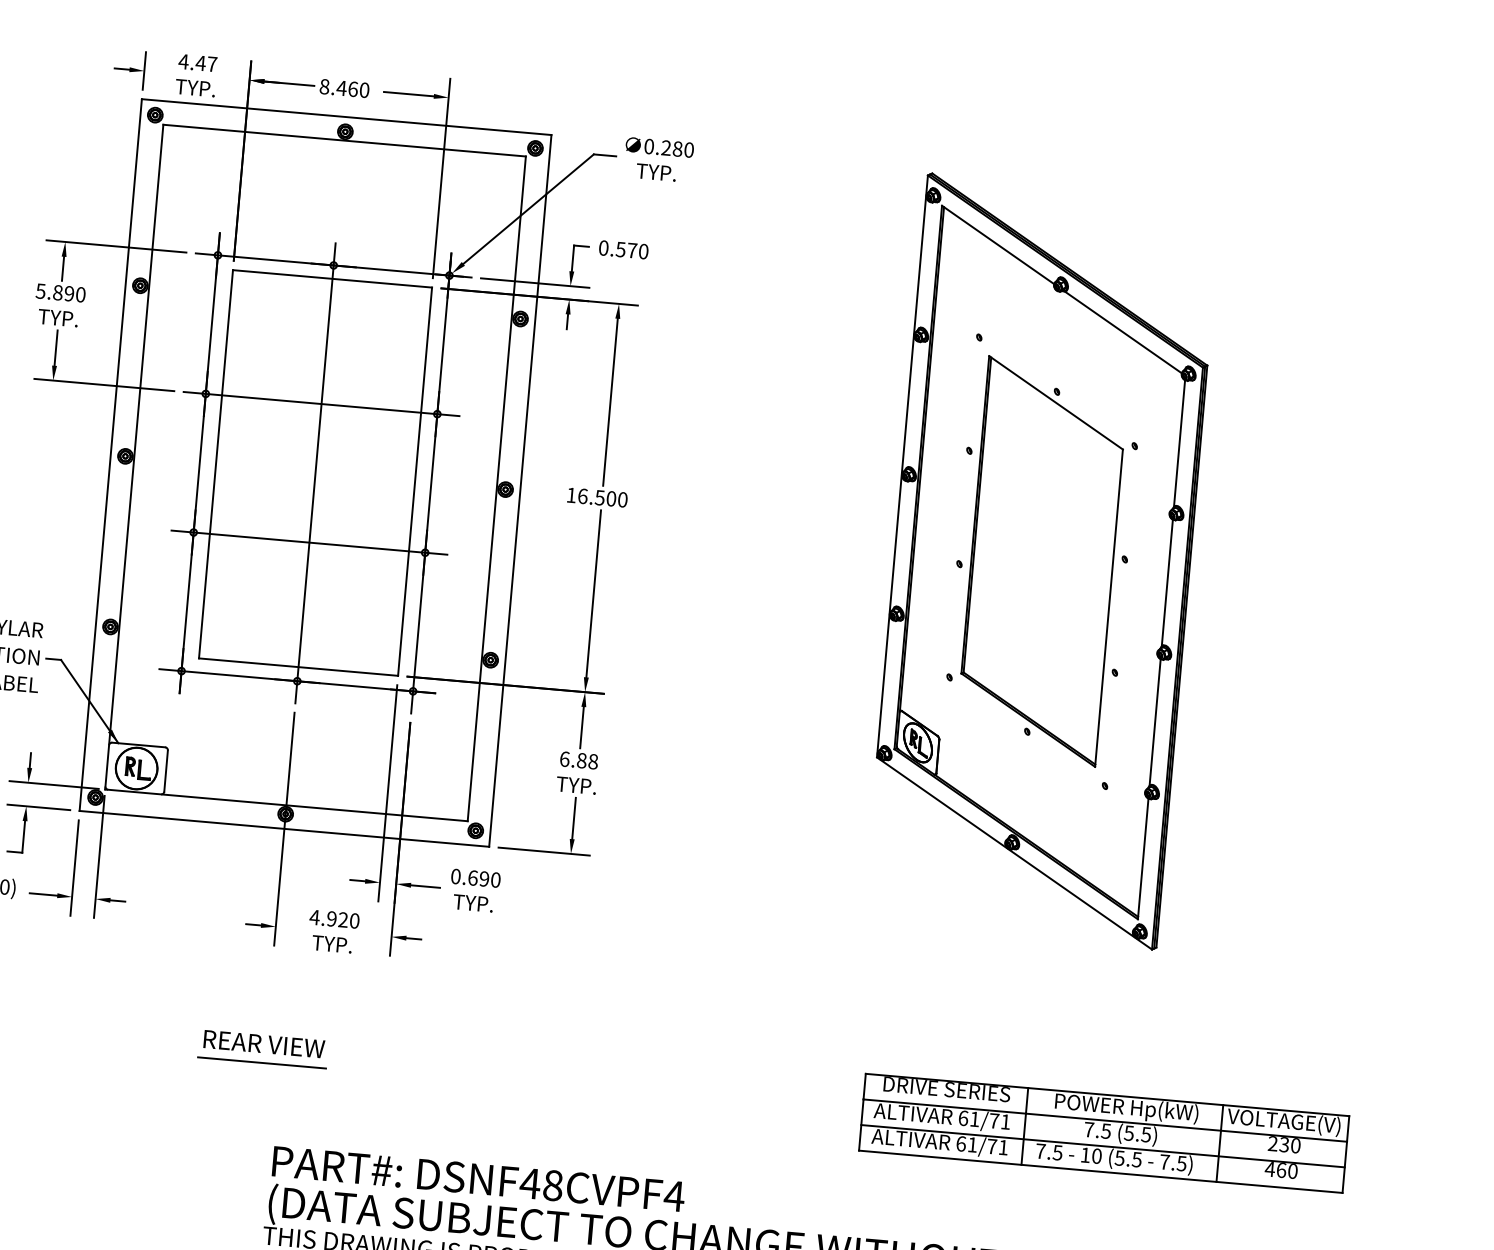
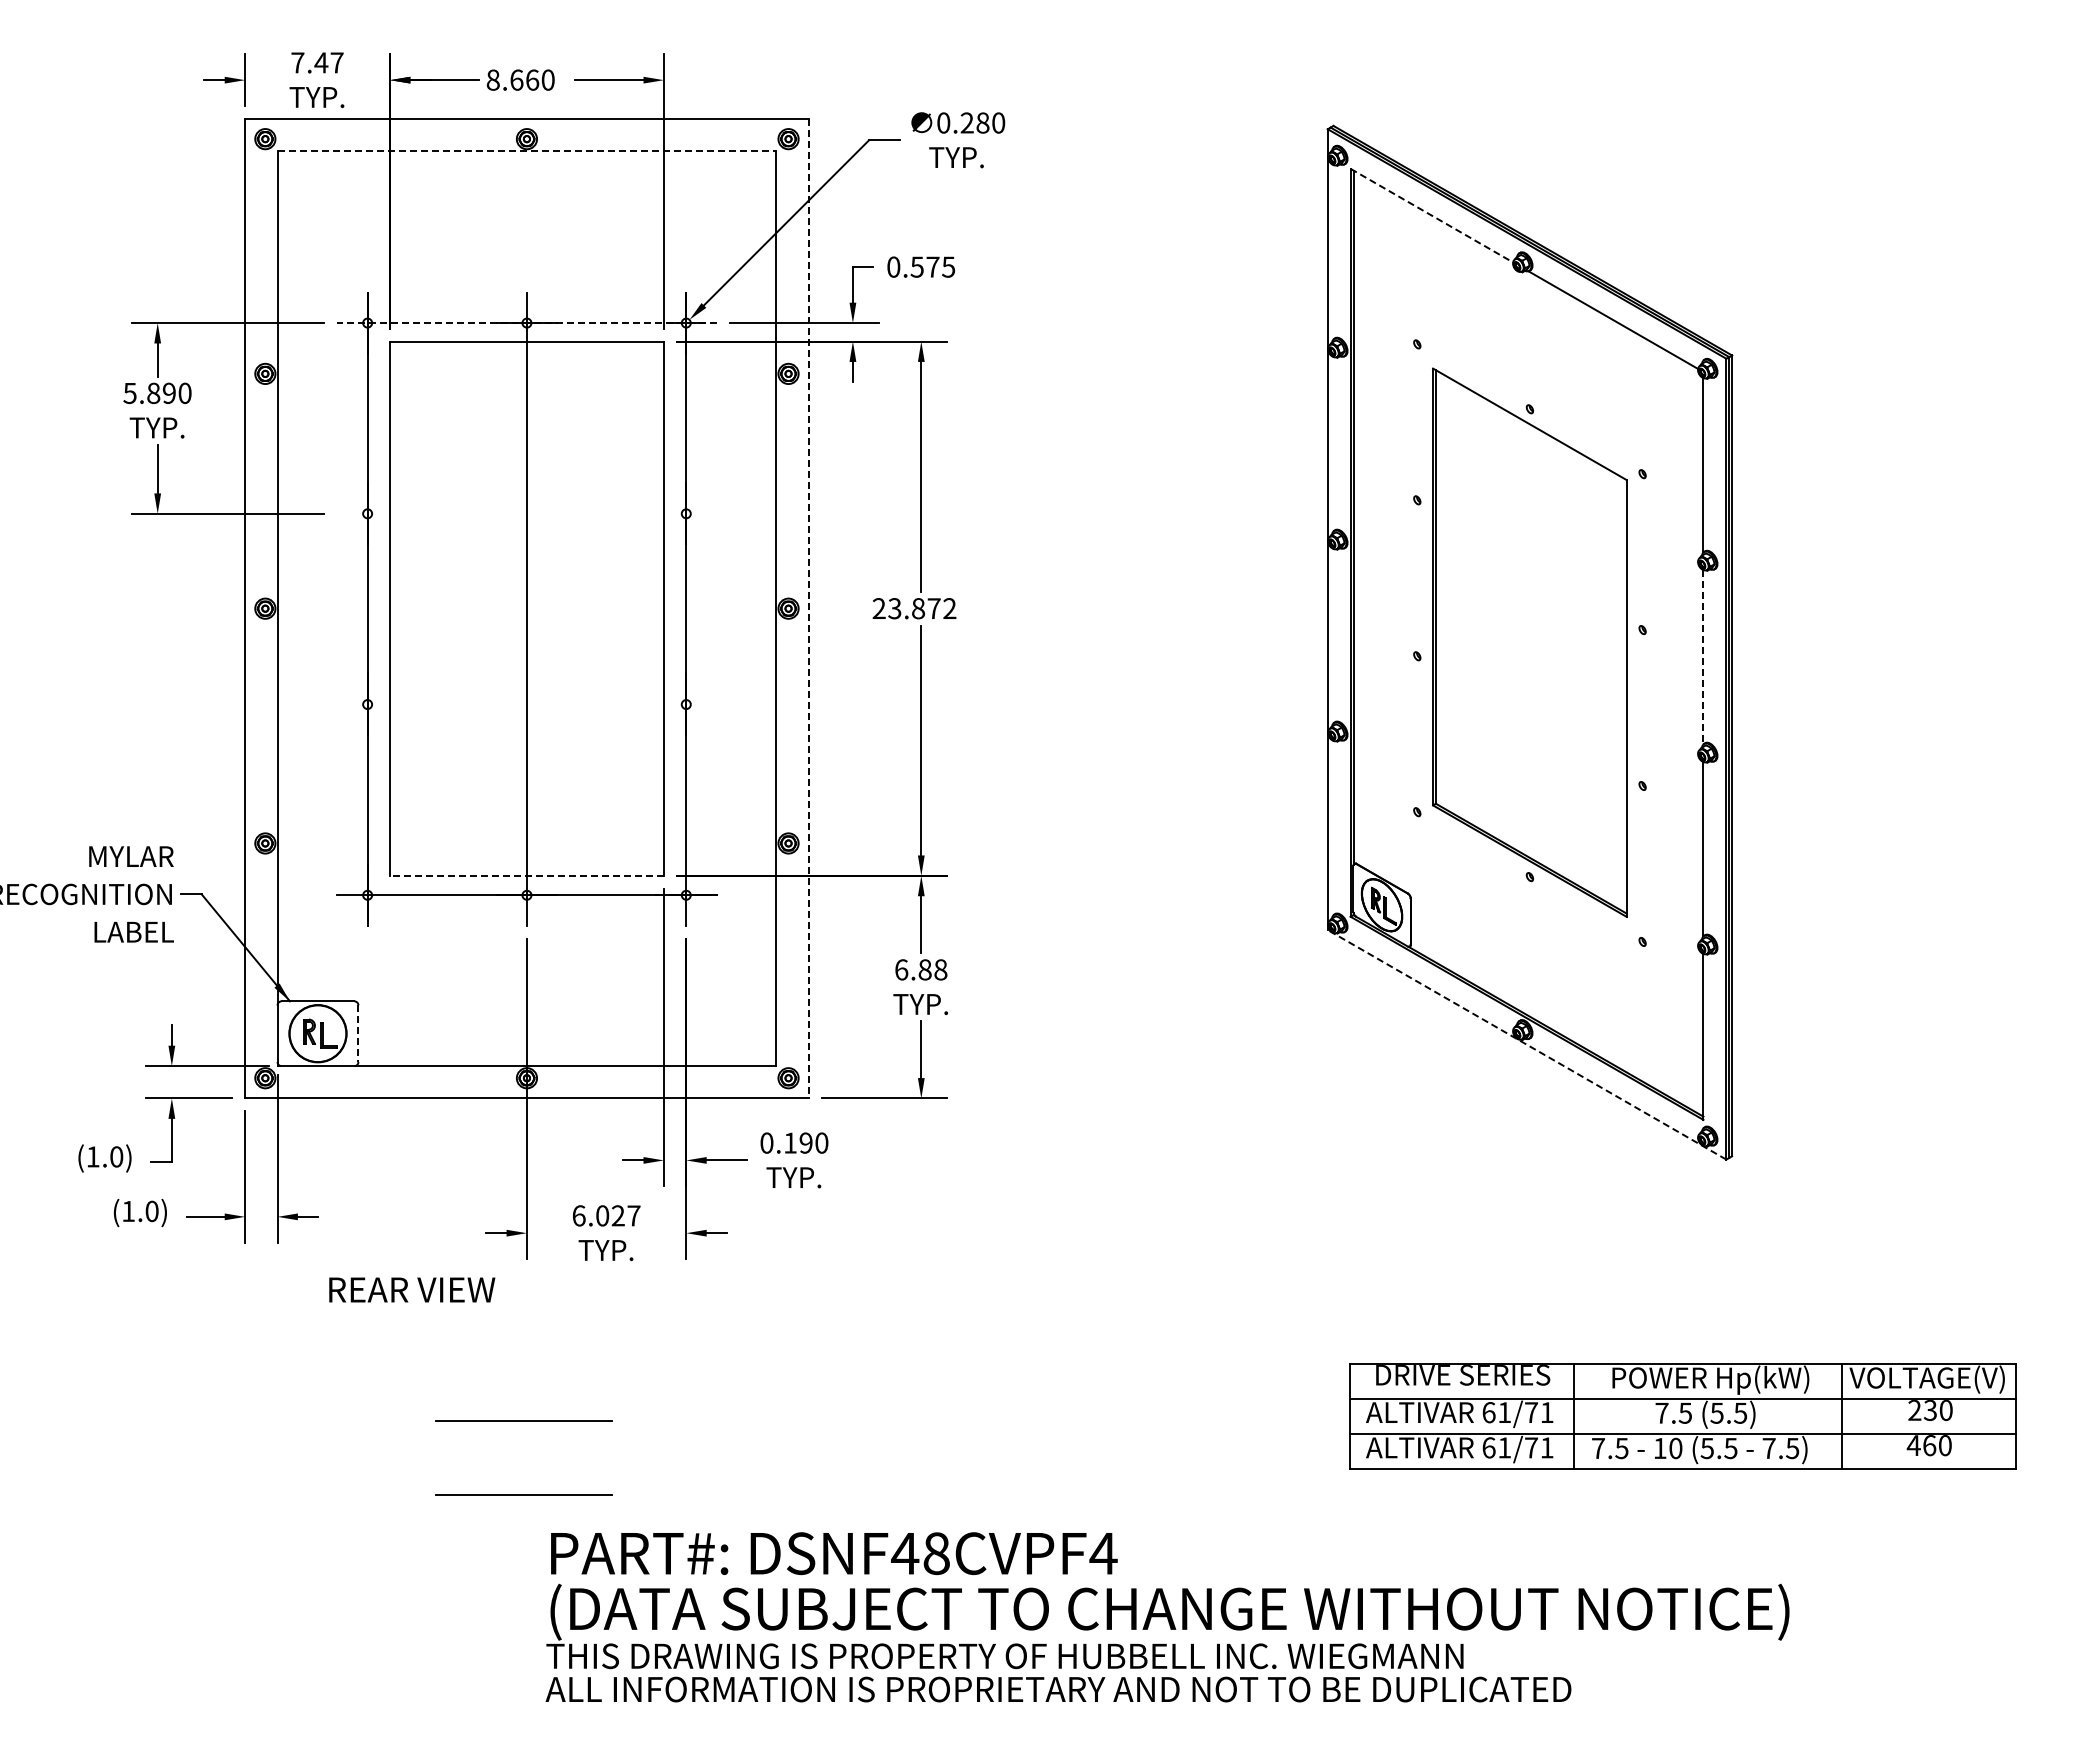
text: (183, 61) -> (297, 62), 4.47 -> 7.47
text: (341, 87) -> (516, 79), 8.460 -> 8.660
line: (344, 140) -> (527, 151), solid -> dashed
line: (997, 244) -> (1431, 215), solid -> dashed
text: (643, 251) -> (948, 266), 0.570 -> 0.575
line: (333, 265) -> (526, 323), solid -> dashed
line: (321, 403) -> (526, 513), removed
line: (520, 490) -> (808, 608), solid -> dashed
text: (597, 497) -> (914, 608), 16.500 -> 23.872
line: (309, 542) -> (526, 704), removed
line: (1167, 583) -> (1703, 657), solid -> dashed
line: (298, 666) -> (526, 875), solid -> dashed
line: (166, 771) -> (358, 1034), solid -> dashed
line: (1014, 853) -> (1527, 1044), solid -> dashed
text: (473, 877) -> (790, 1142), 0.690 -> 0.190
text: (334, 918) -> (605, 1215), 4.920 -> 6.027
text: (264, 1043) -> (412, 1289), moved
line: (256, 1116) -> (523, 1494), added

